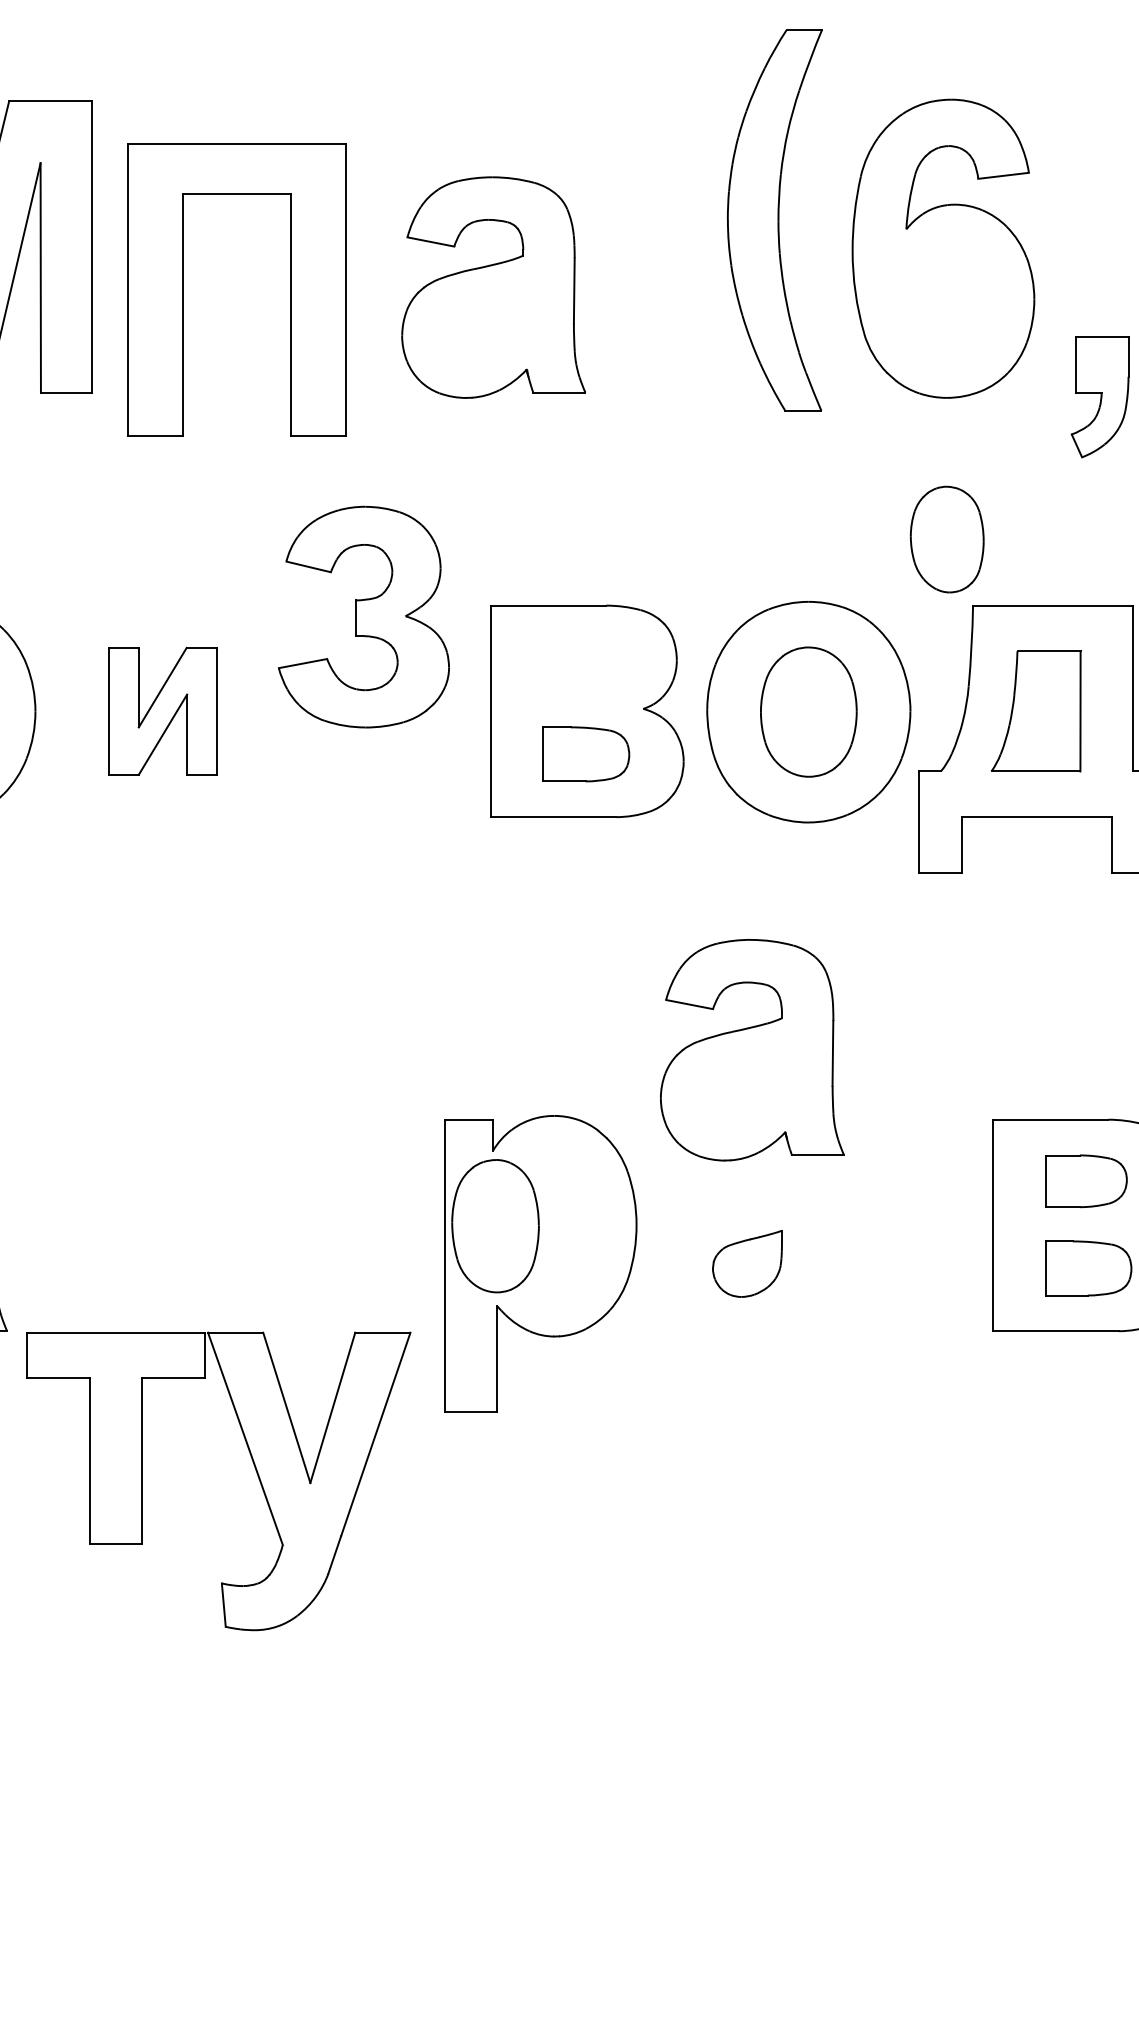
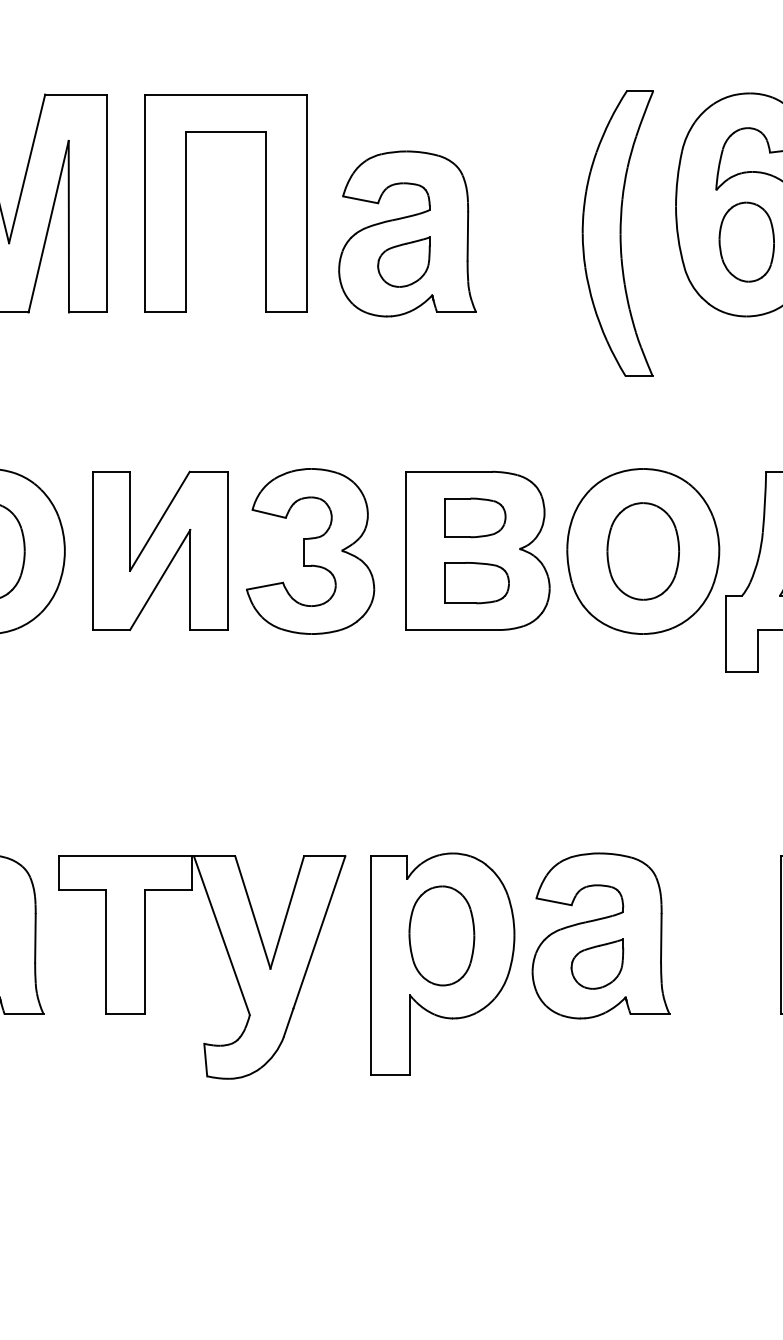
part: (774, 220) -> (617, 233), moved
part: (183, 289) -> (186, 203), moved
part: (488, 325) -> (403, 262), added
part: (946, 539) -> (746, 242), moved
part: (363, 616) -> (310, 551), moved
part: (583, 666) -> (474, 517), added
part: (162, 711) -> (159, 551), size x1.67
part: (752, 1050) -> (601, 936), moved
part: (495, 1226) -> (441, 936), moved
part: (254, 1468) -> (228, 957), moved

